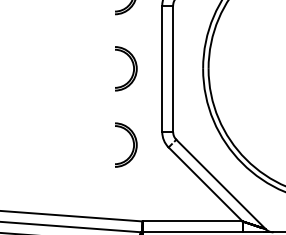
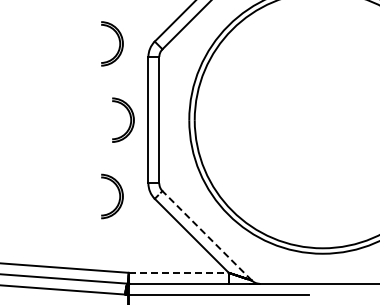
part: (132, 65) -> (129, 116), moved
line: (220, 184) -> (206, 235), solid -> dashed
line: (192, 221) -> (178, 272), solid -> dashed

